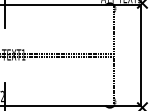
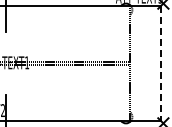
line: (140, 55) -> (161, 63), solid -> dashed

